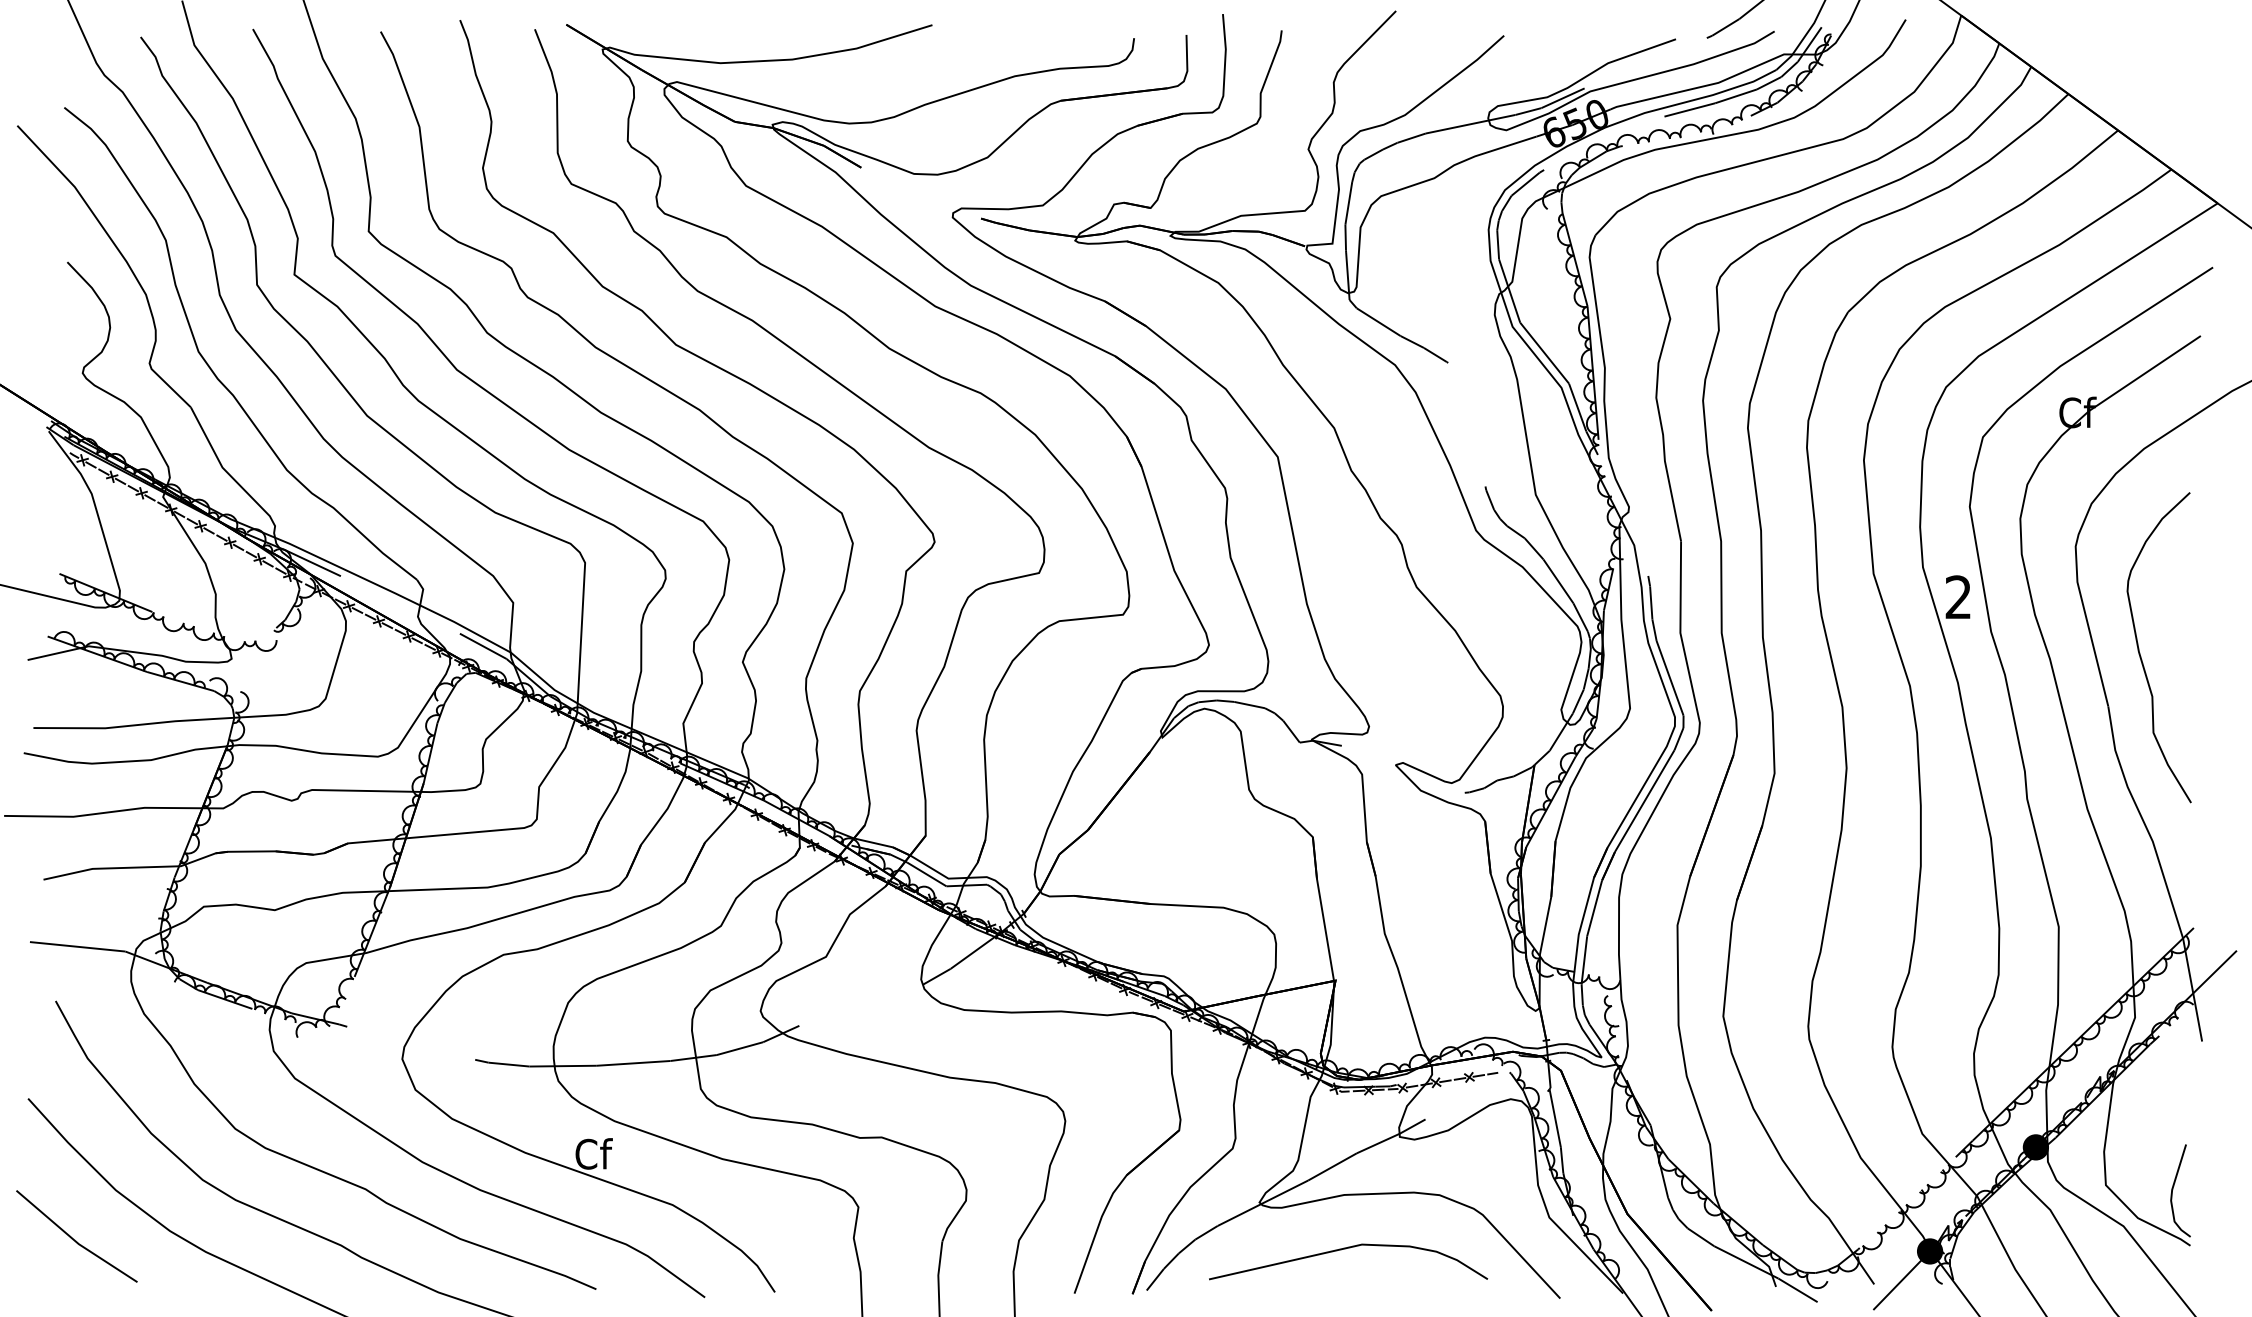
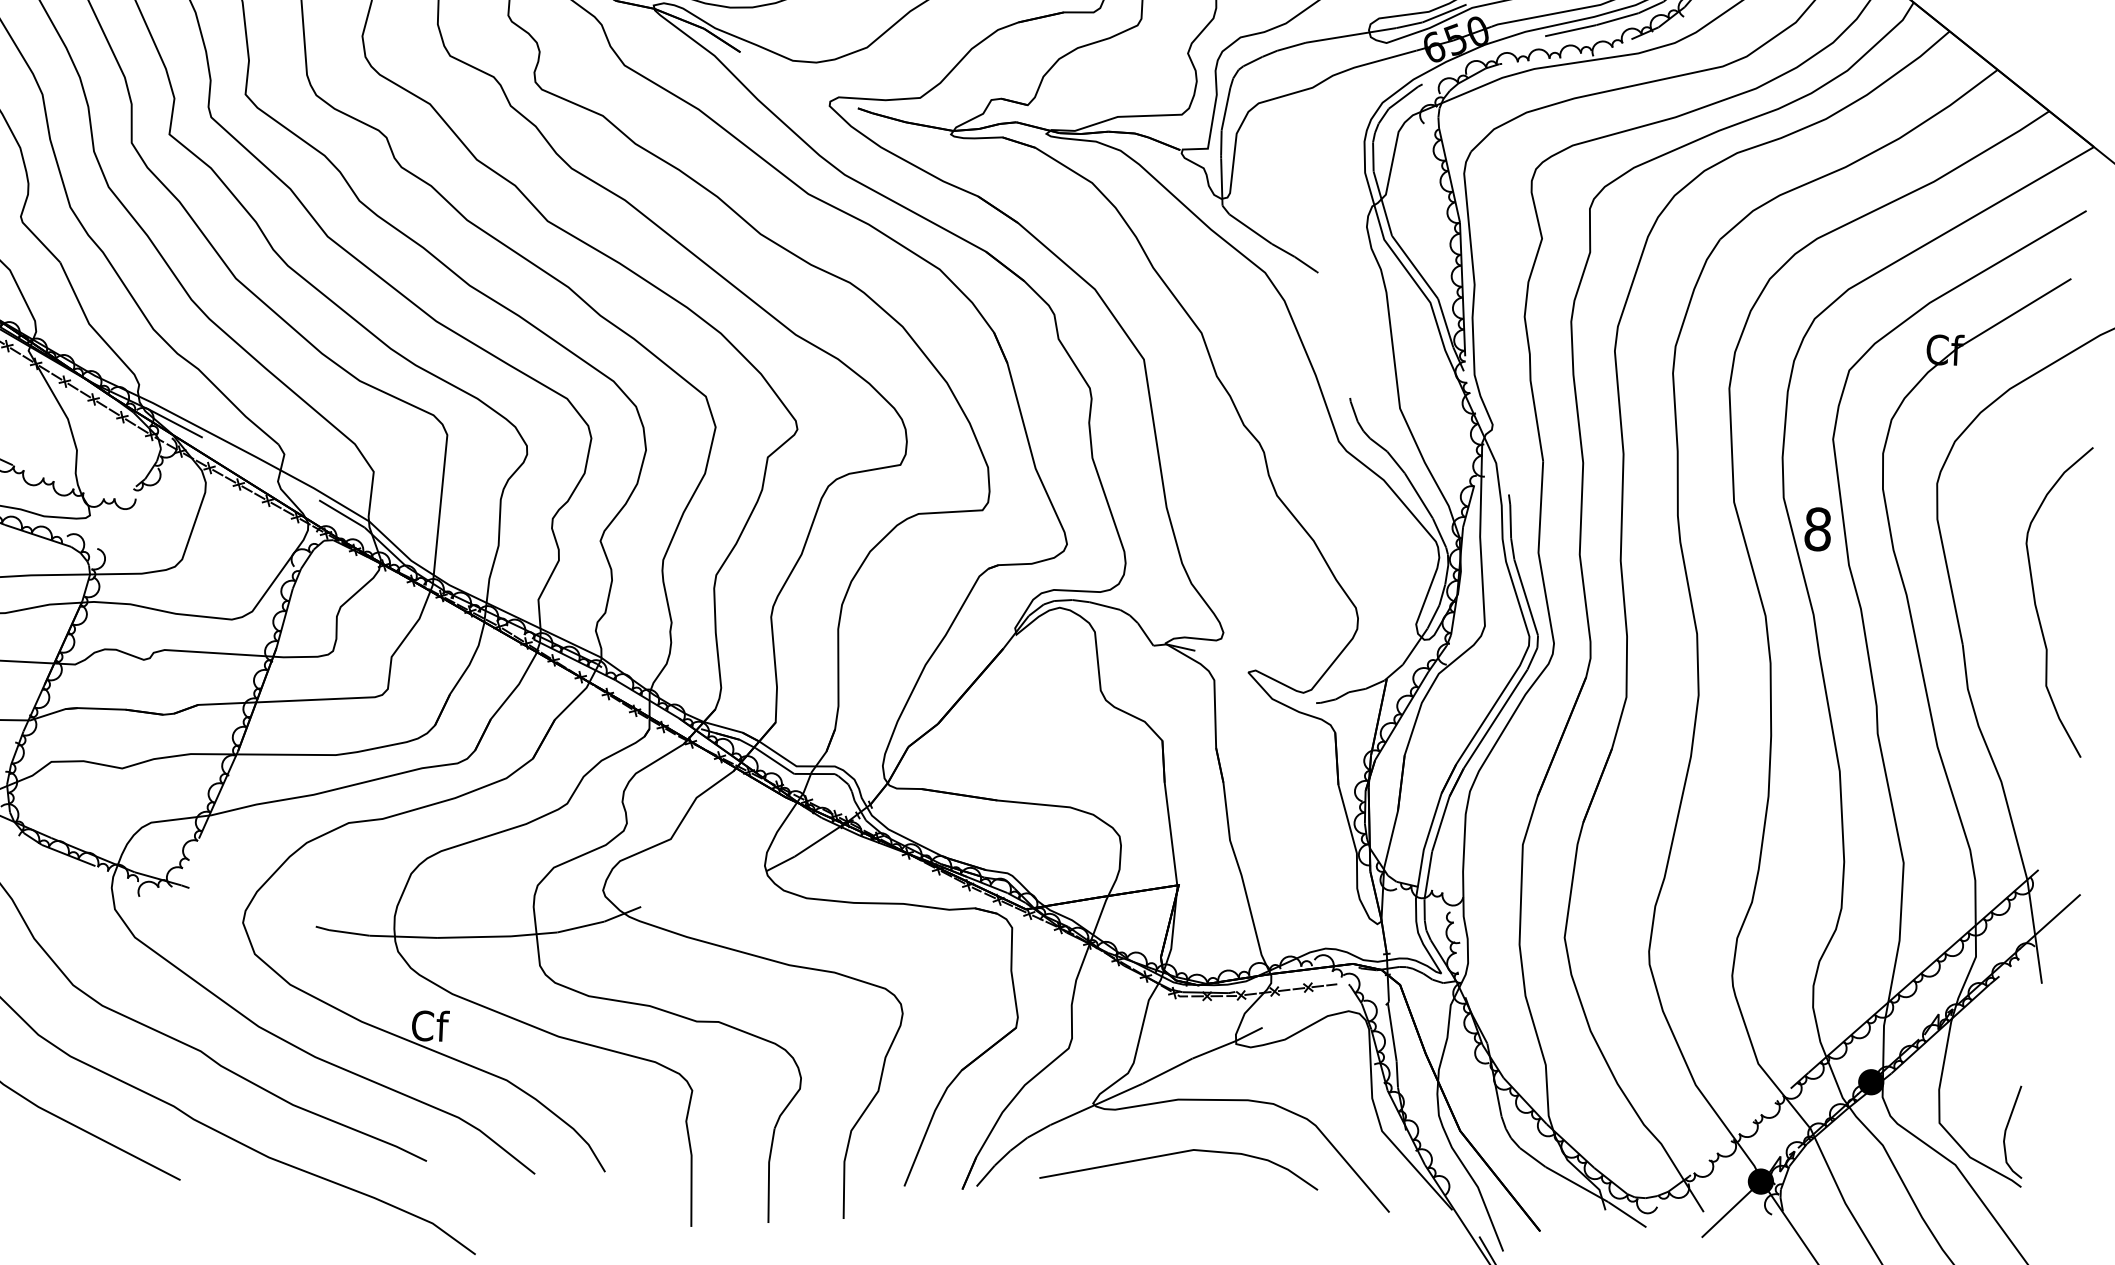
text: (1958, 597) -> (1817, 529), 2 -> 8
curve: (2140, 653) -> (2036, 606), moved

